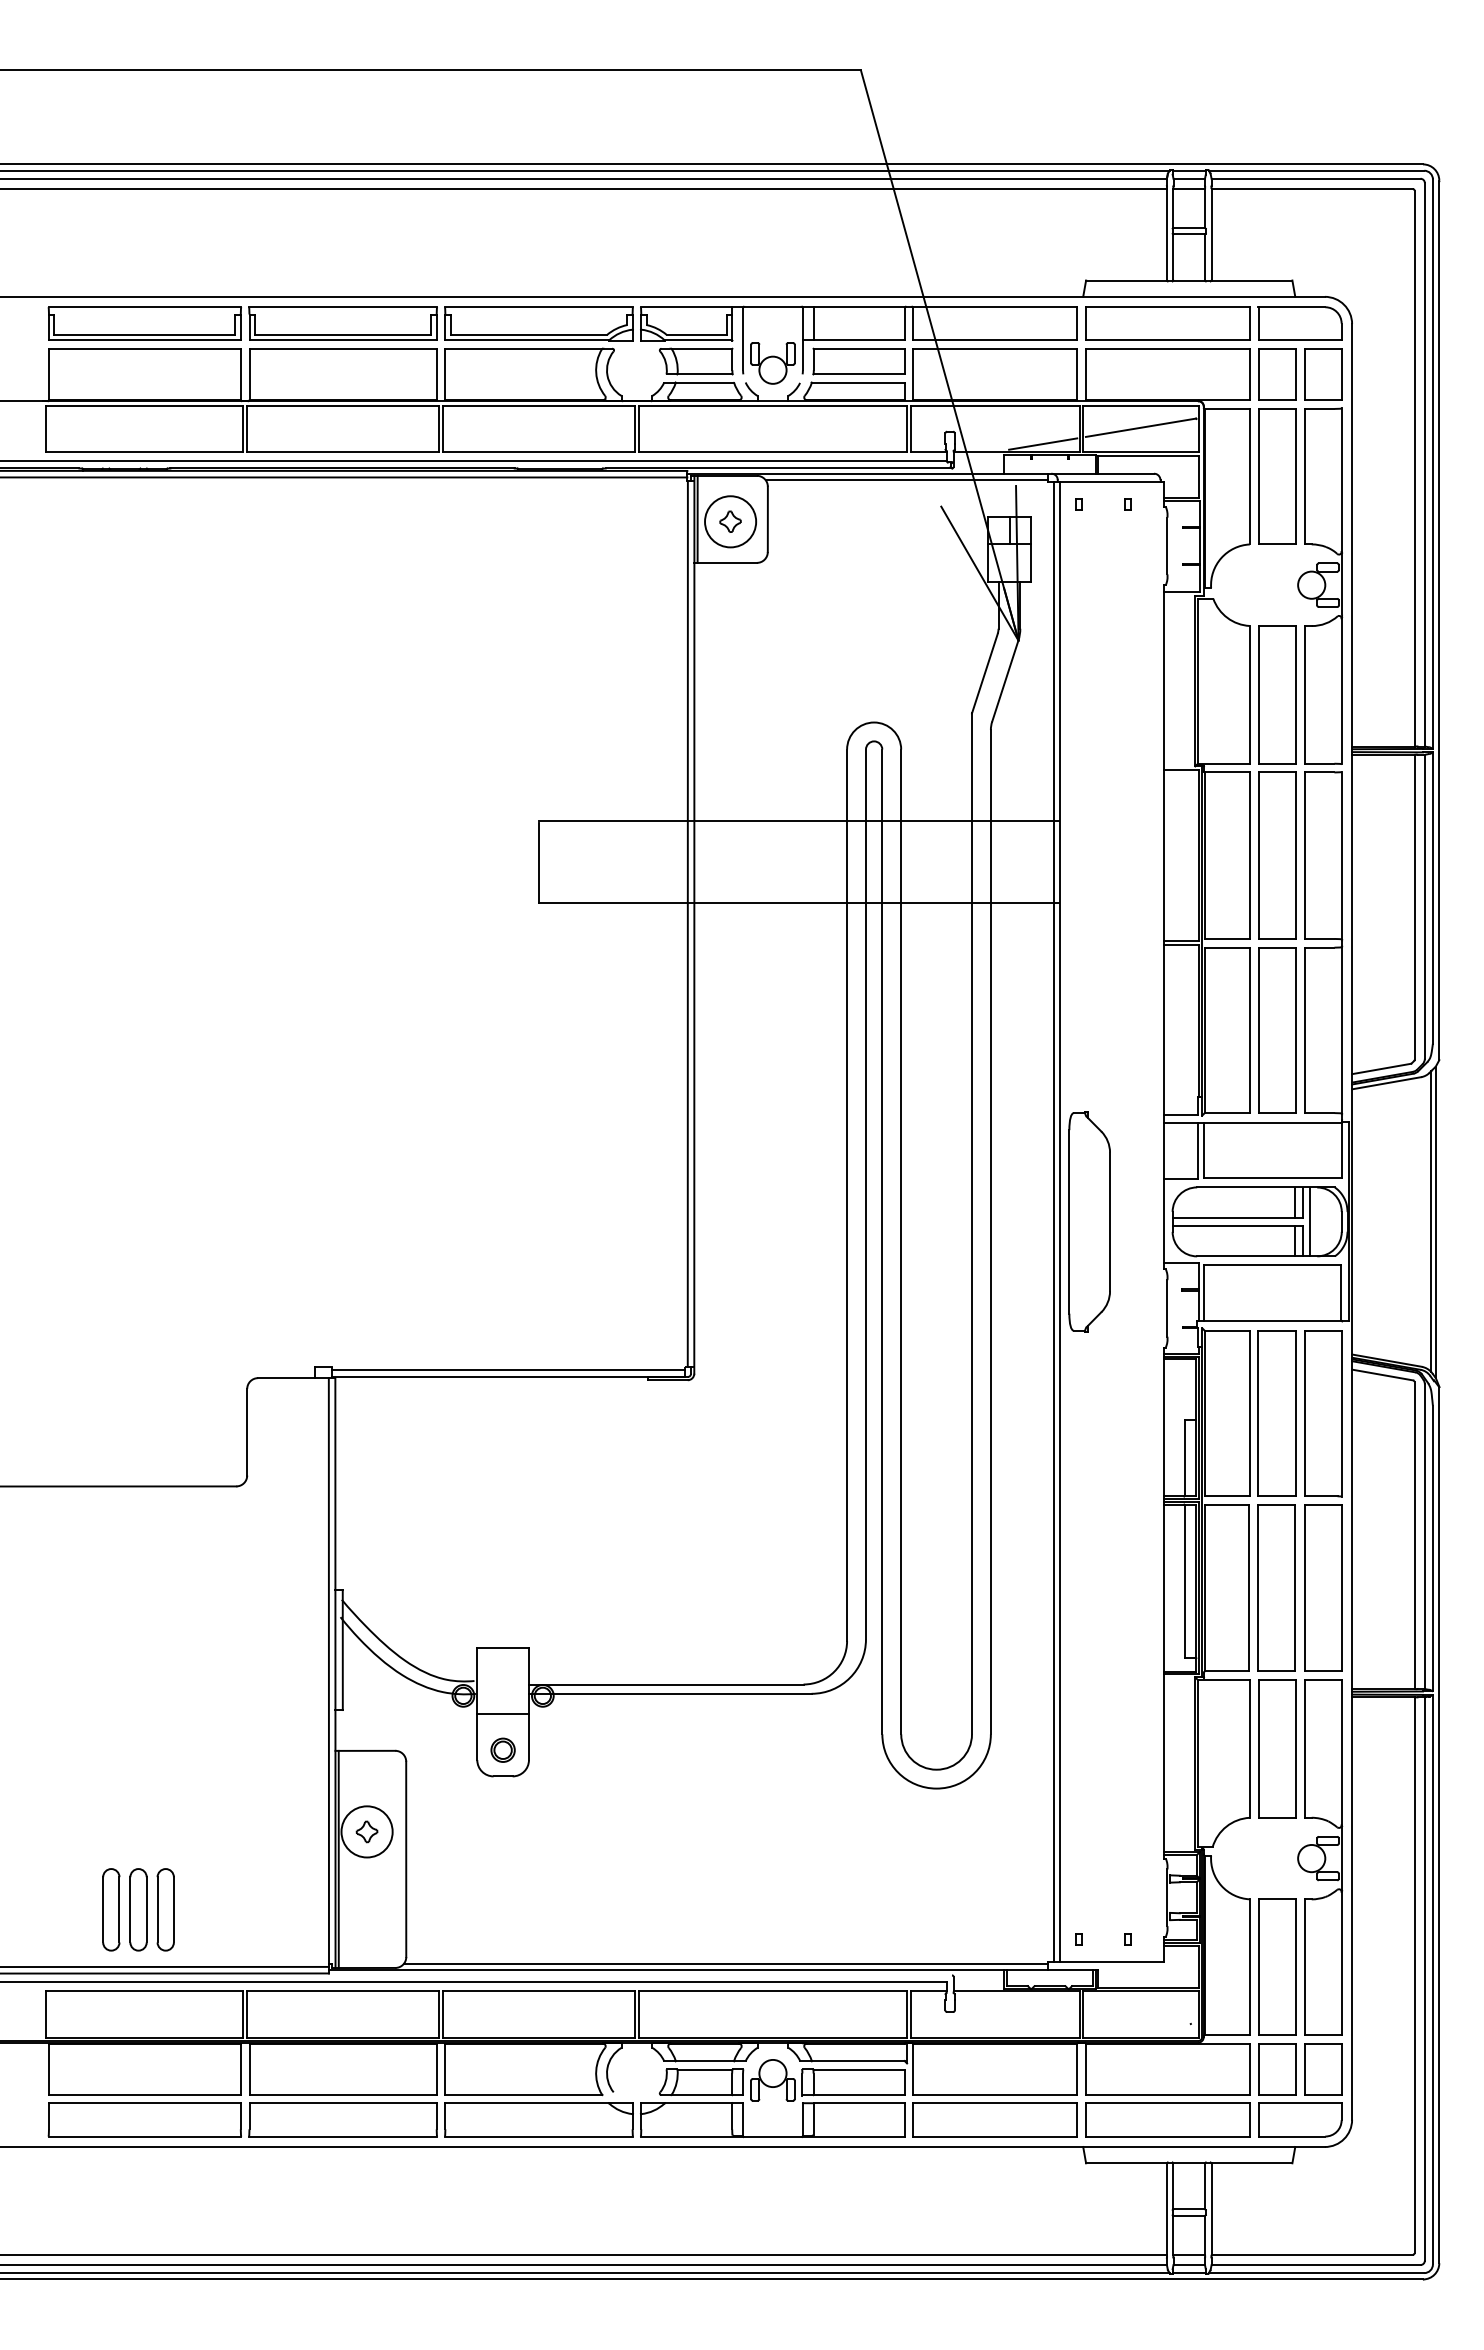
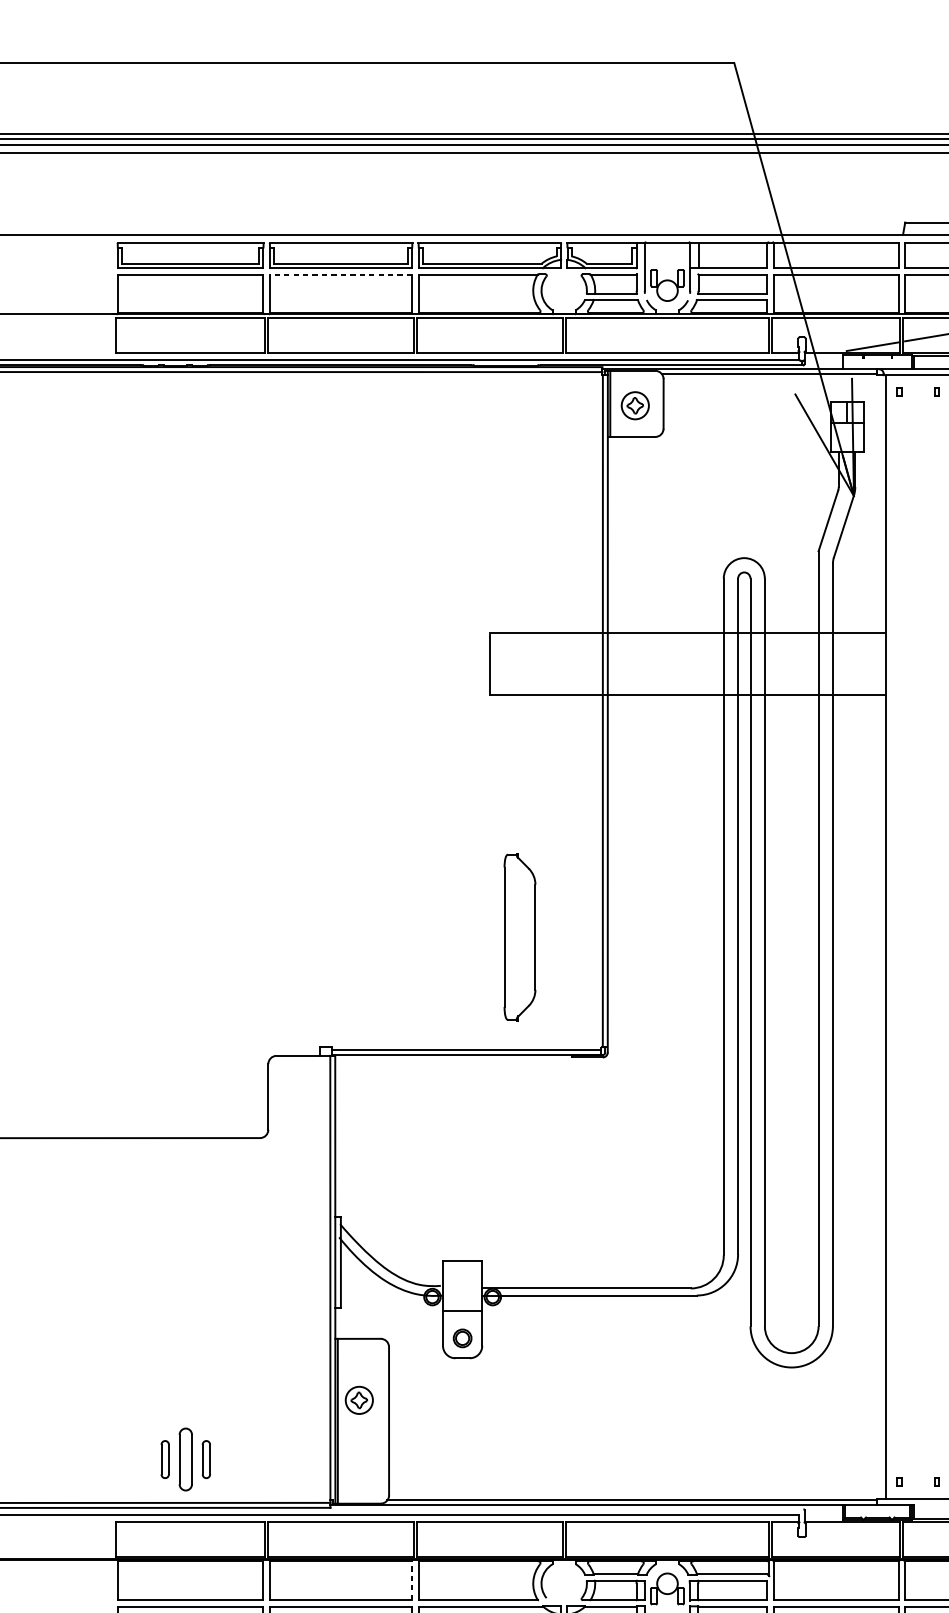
line: (343, 349) -> (341, 274), solid -> dashed
circle: (730, 521) -> (635, 405), size x0.7
line: (1053, 1221) -> (880, 936), removed
part: (1089, 1221) -> (519, 936), moved
circle: (366, 1831) -> (358, 1400), size x0.7
part: (111, 1909) -> (165, 1459), size x0.6
part: (165, 1909) -> (206, 1459), size x0.6
line: (436, 2069) -> (412, 1580), solid -> dashed

